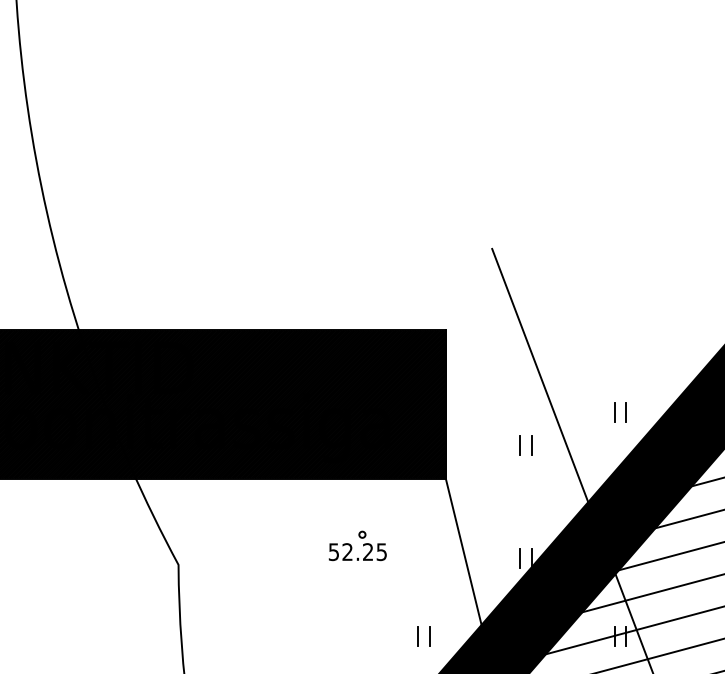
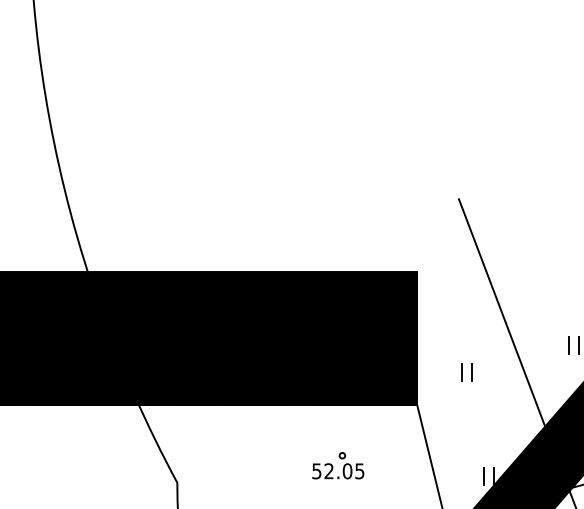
part: (525, 445) -> (466, 372), moved
text: (367, 552) -> (346, 471), 52.25 -> 52.05

